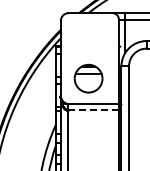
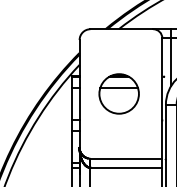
part: (88, 78) -> (118, 93), moved
line: (93, 110) -> (126, 167), dashed -> solid

